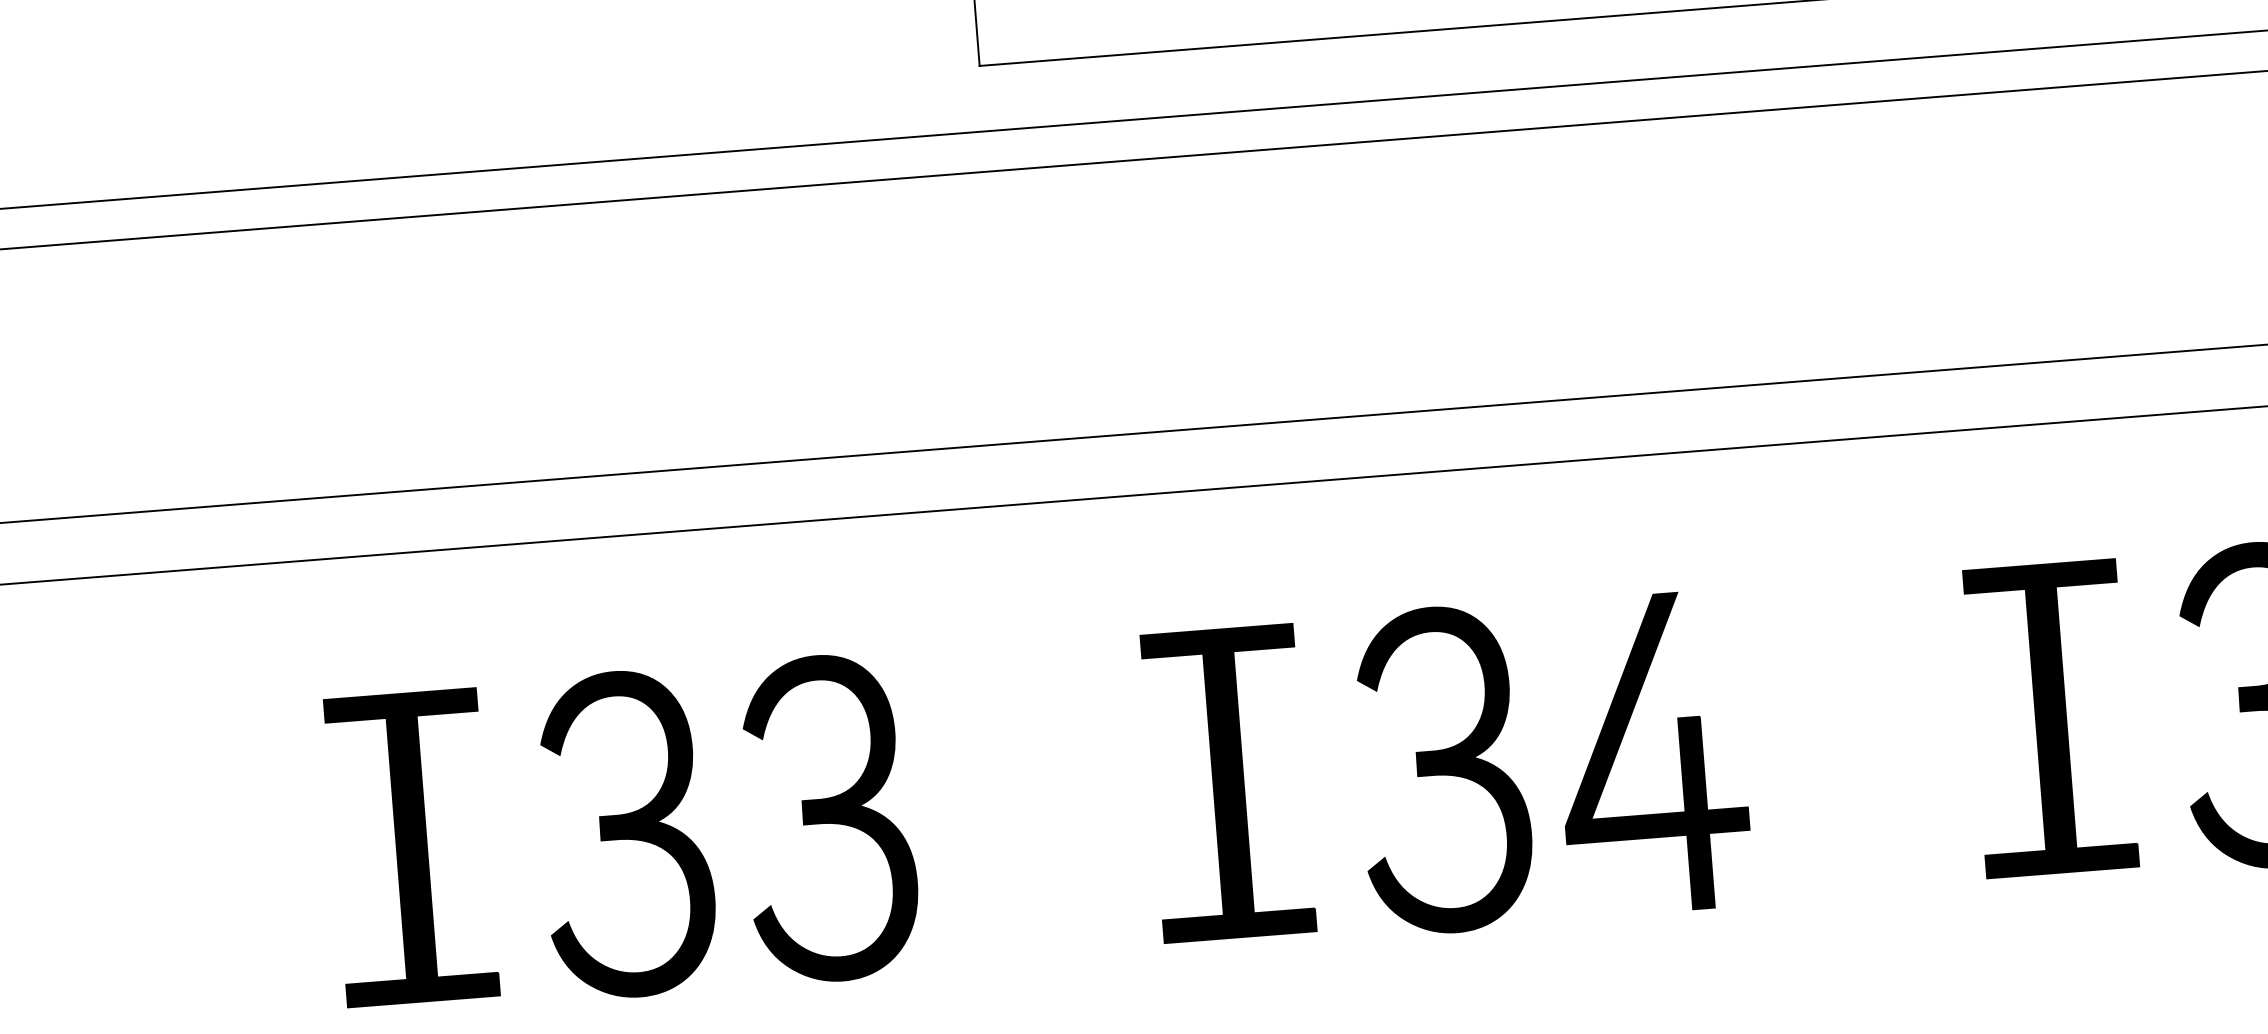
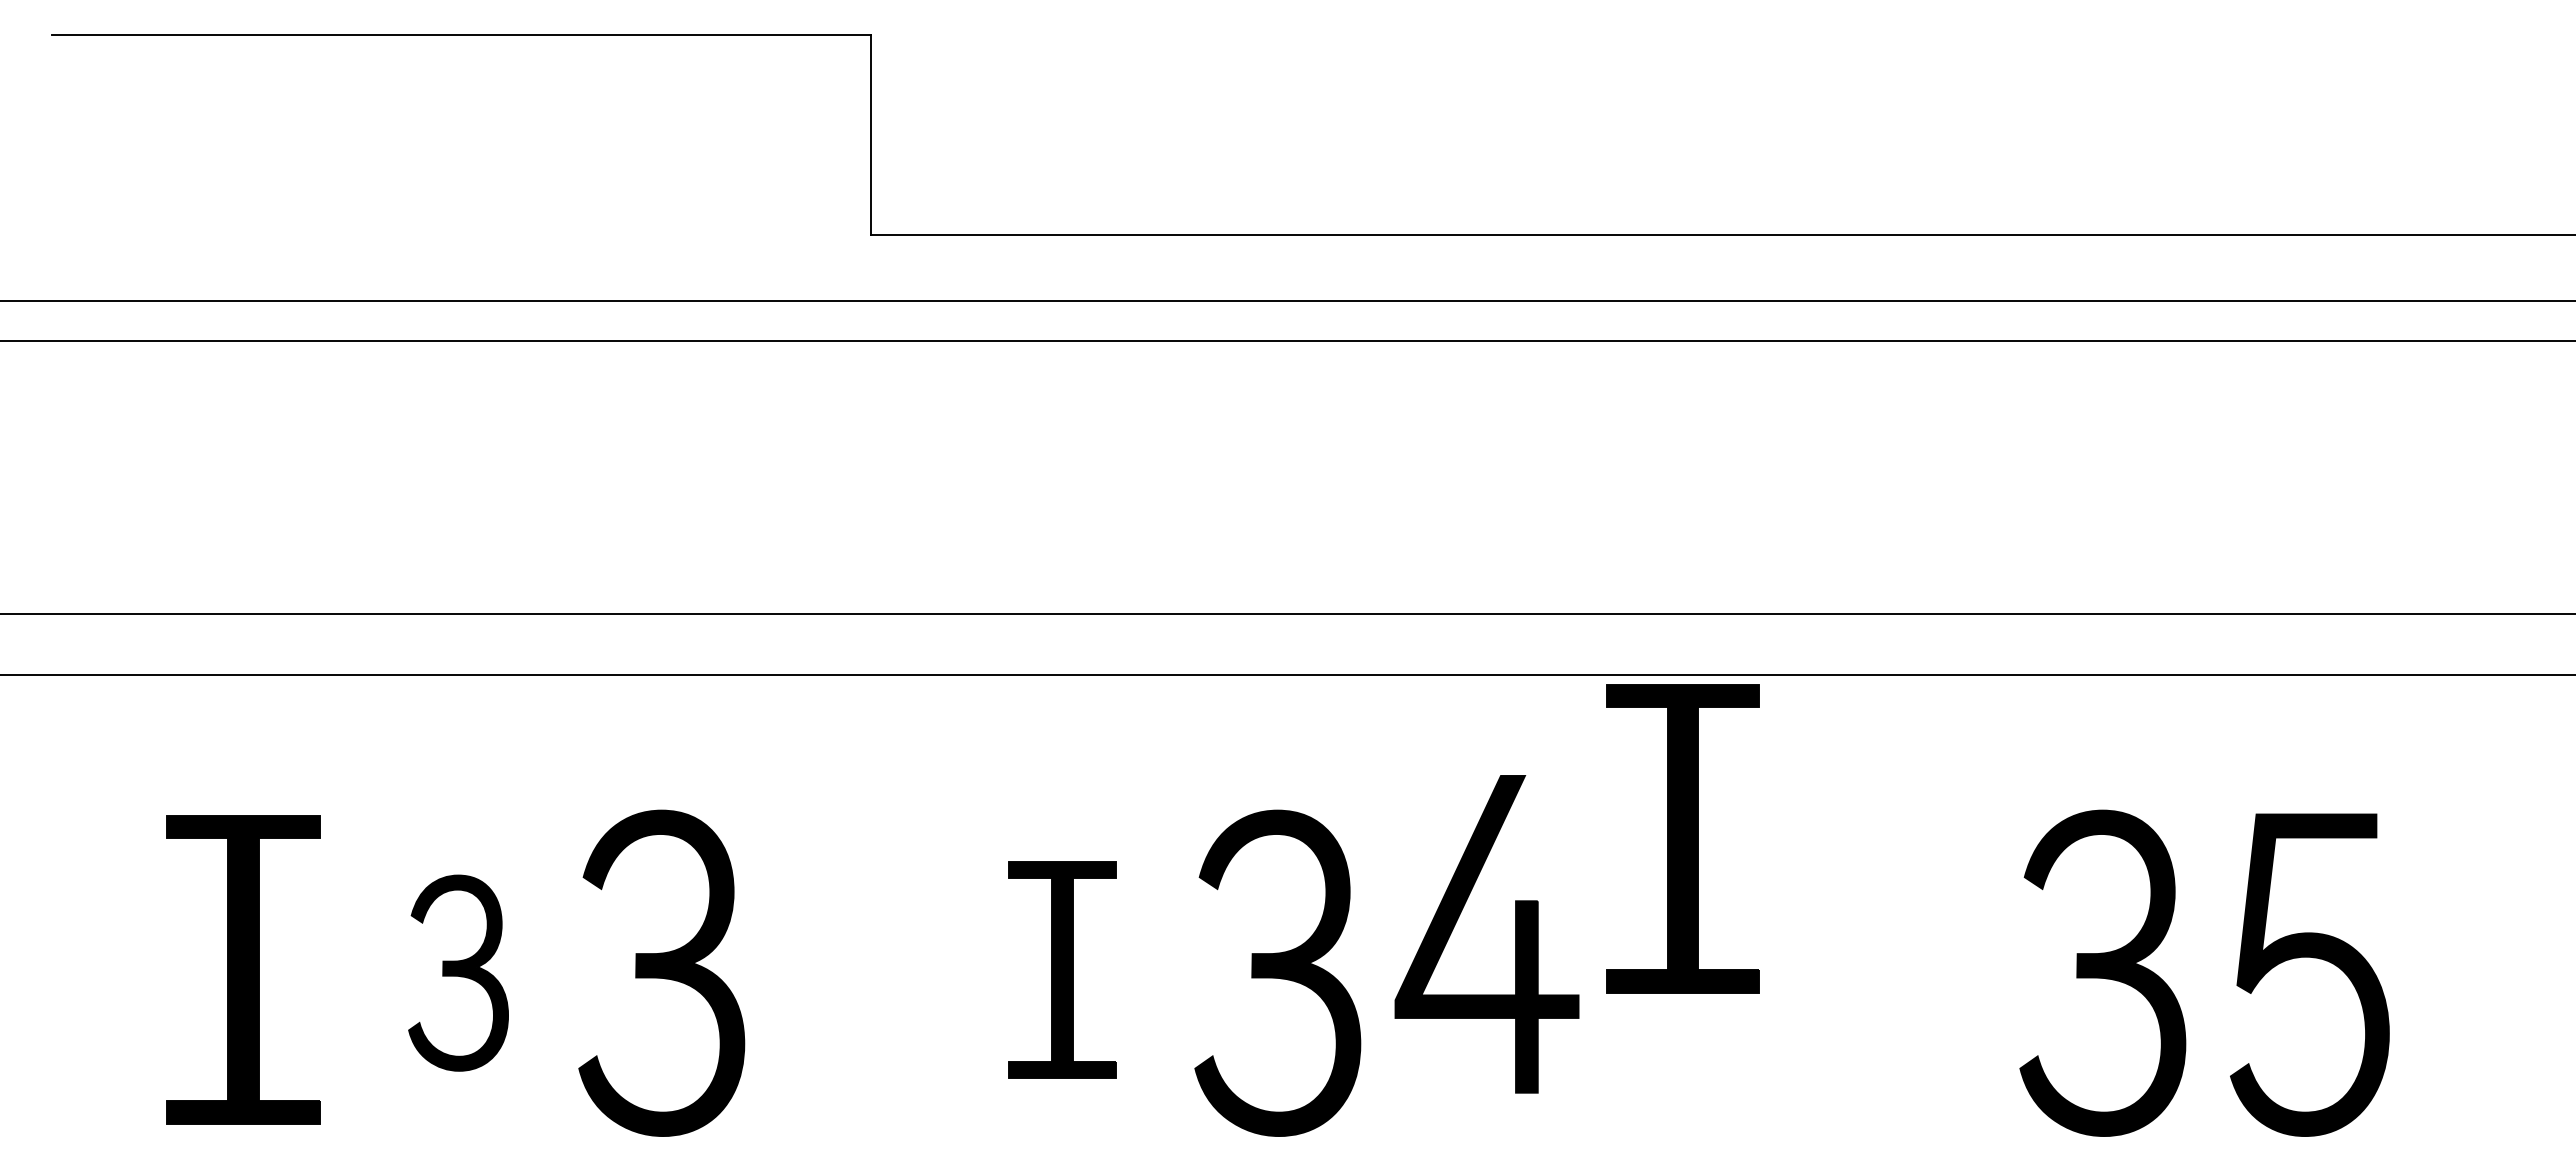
part: (2050, 718) -> (1682, 838), moved
part: (1680, 751) -> (1515, 934), moved
part: (1228, 783) -> (1062, 969), size x0.7
part: (626, 833) -> (458, 972), size x0.6

